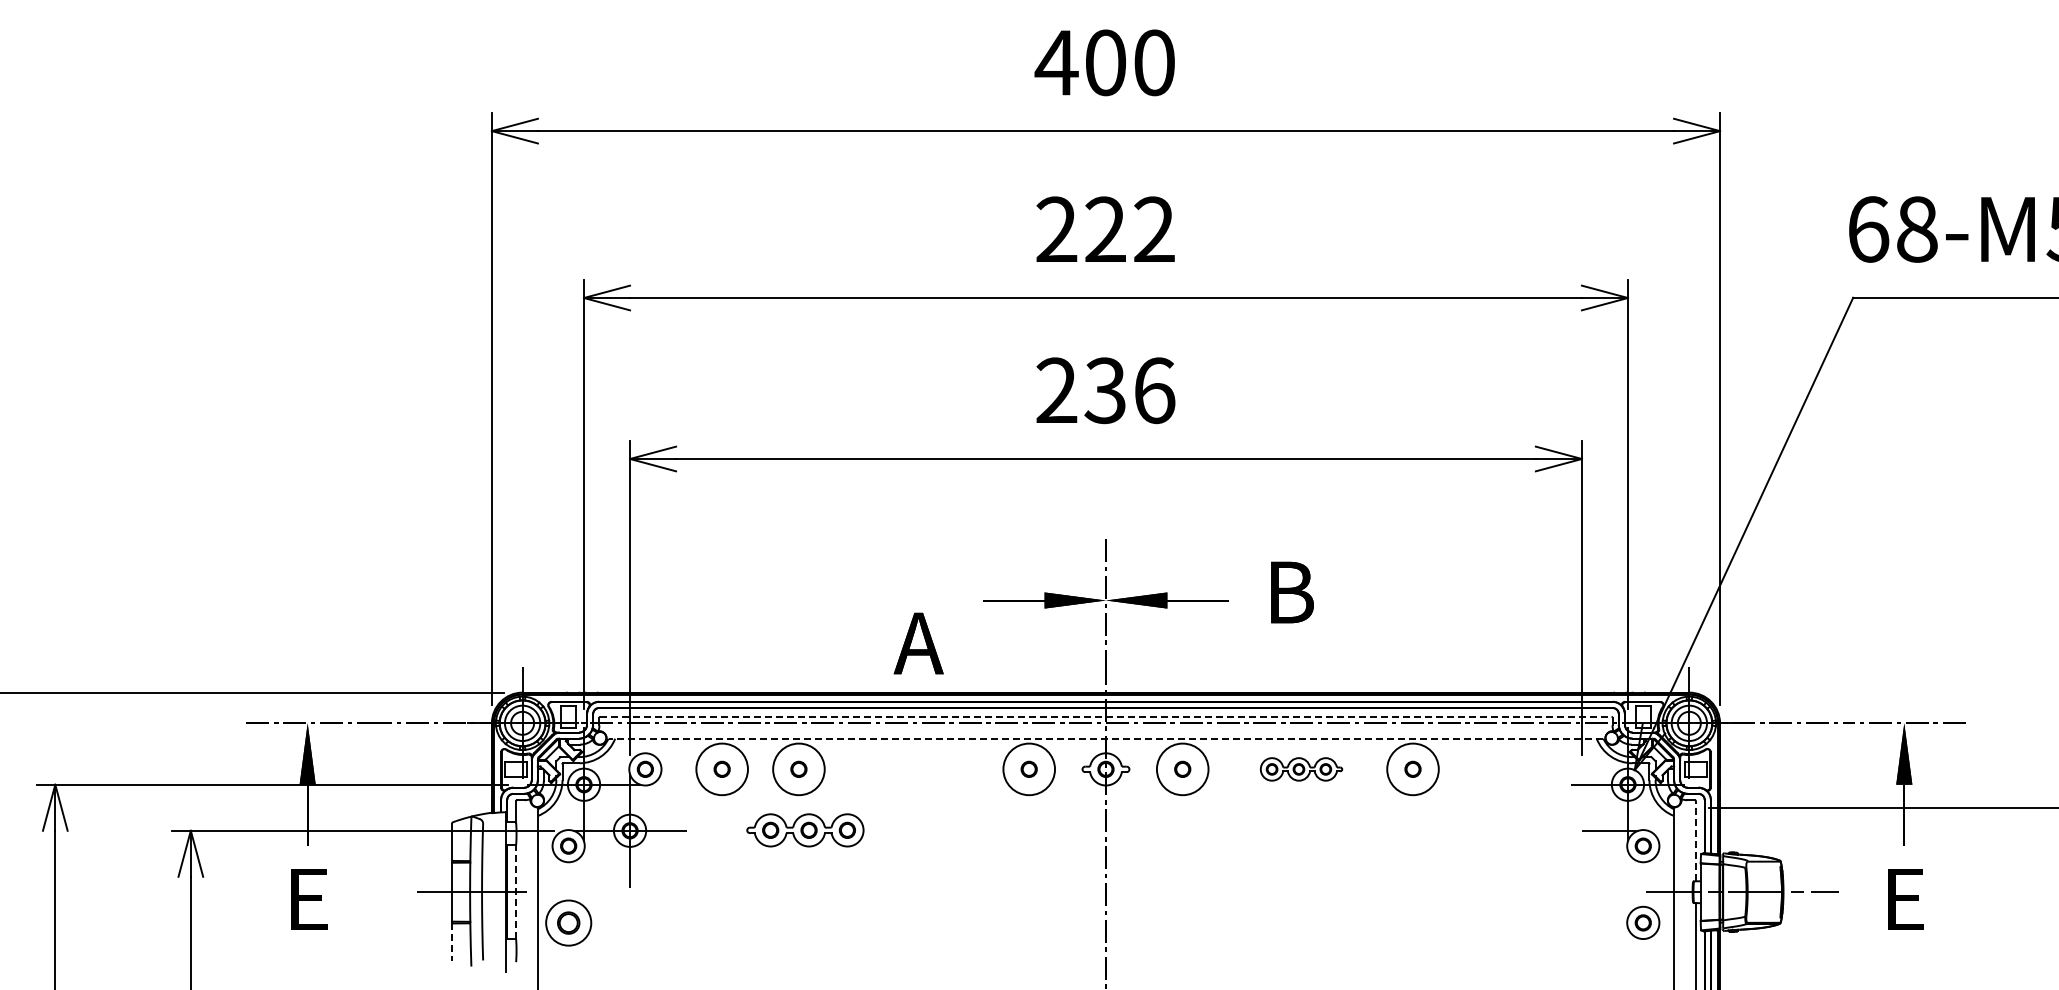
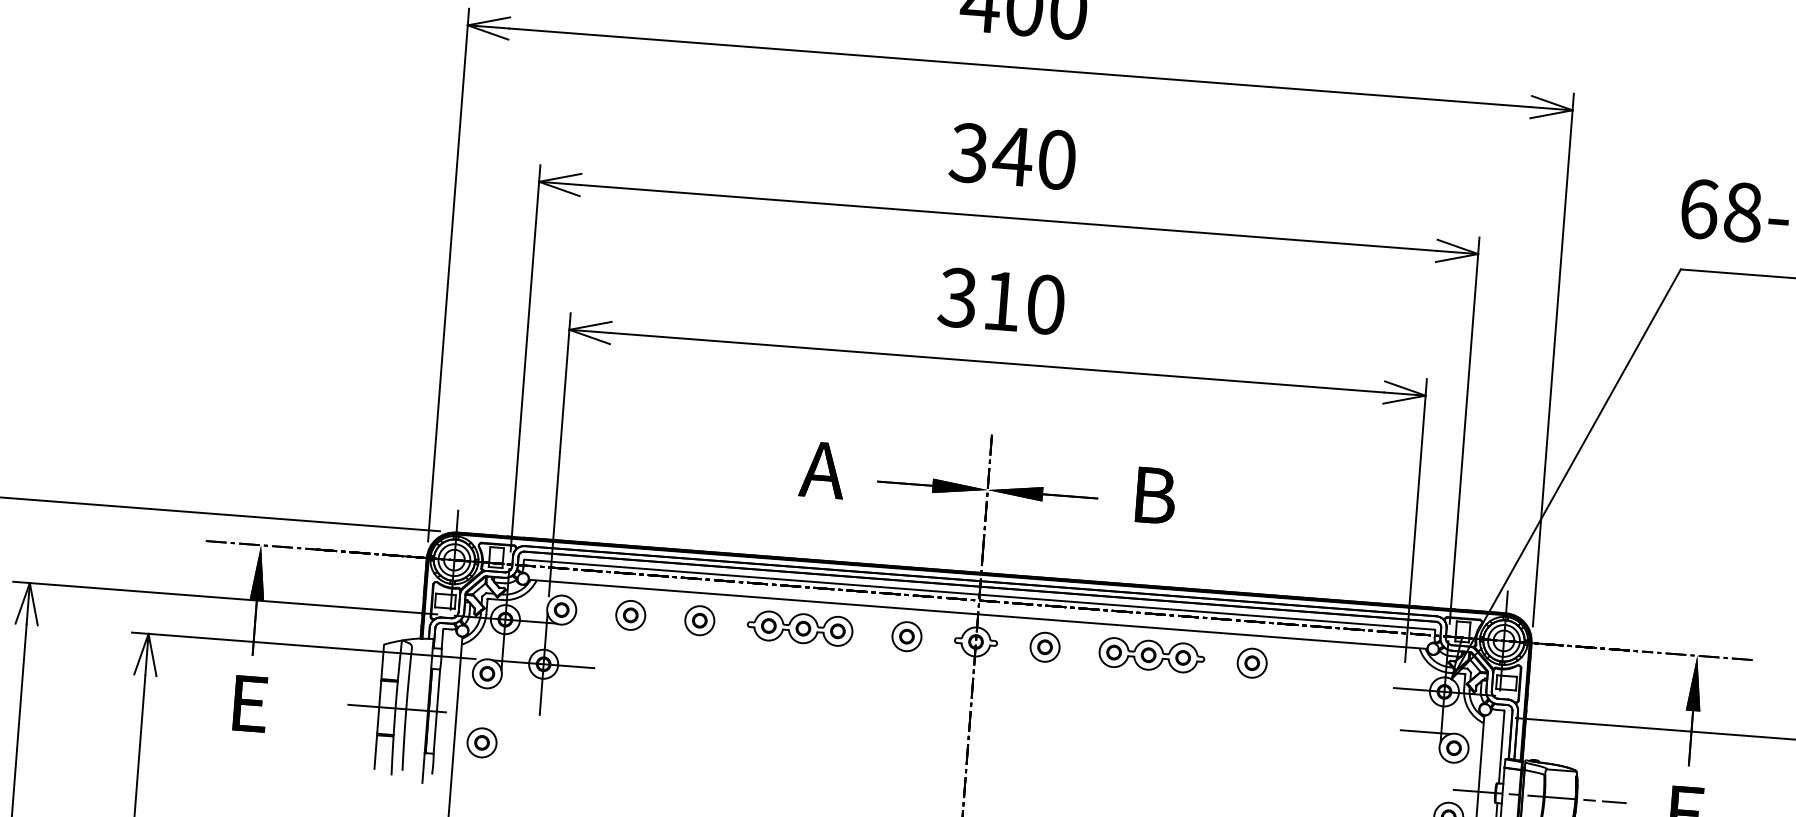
text: (1104, 229) -> (1012, 156), 222 -> 340
text: (1105, 390) -> (1001, 301), 236 -> 310
text: (918, 643) -> (822, 470), moved
line: (1105, 716) -> (979, 594), dashed -> solid
line: (1105, 738) -> (977, 614), dashed -> solid
circle: (722, 769) -> (631, 615), size x0.62
circle: (798, 769) -> (699, 620), size x0.62
circle: (1029, 769) -> (907, 636), size x0.62
circle: (1182, 769) -> (1044, 647), size x0.62
part: (1301, 769) -> (1151, 655), size x1.43
circle: (1412, 769) -> (1251, 663), size x0.62
part: (805, 830) -> (800, 628), moved
line: (1695, 840) -> (1501, 746), dashed -> solid
line: (516, 891) -> (437, 711), dashed -> solid
part: (568, 922) -> (481, 742), size x0.71
line: (451, 942) -> (375, 752), dashed -> solid

